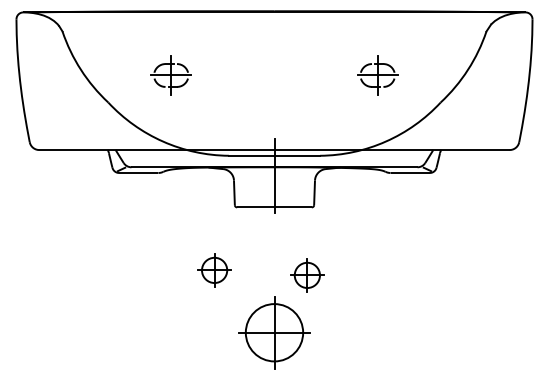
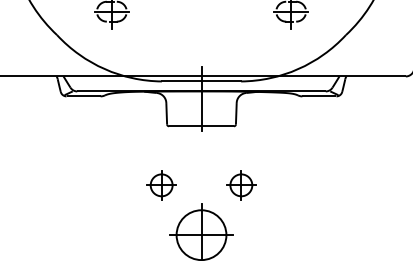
part: (214, 270) -> (161, 185), moved
part: (307, 275) -> (241, 185), moved

